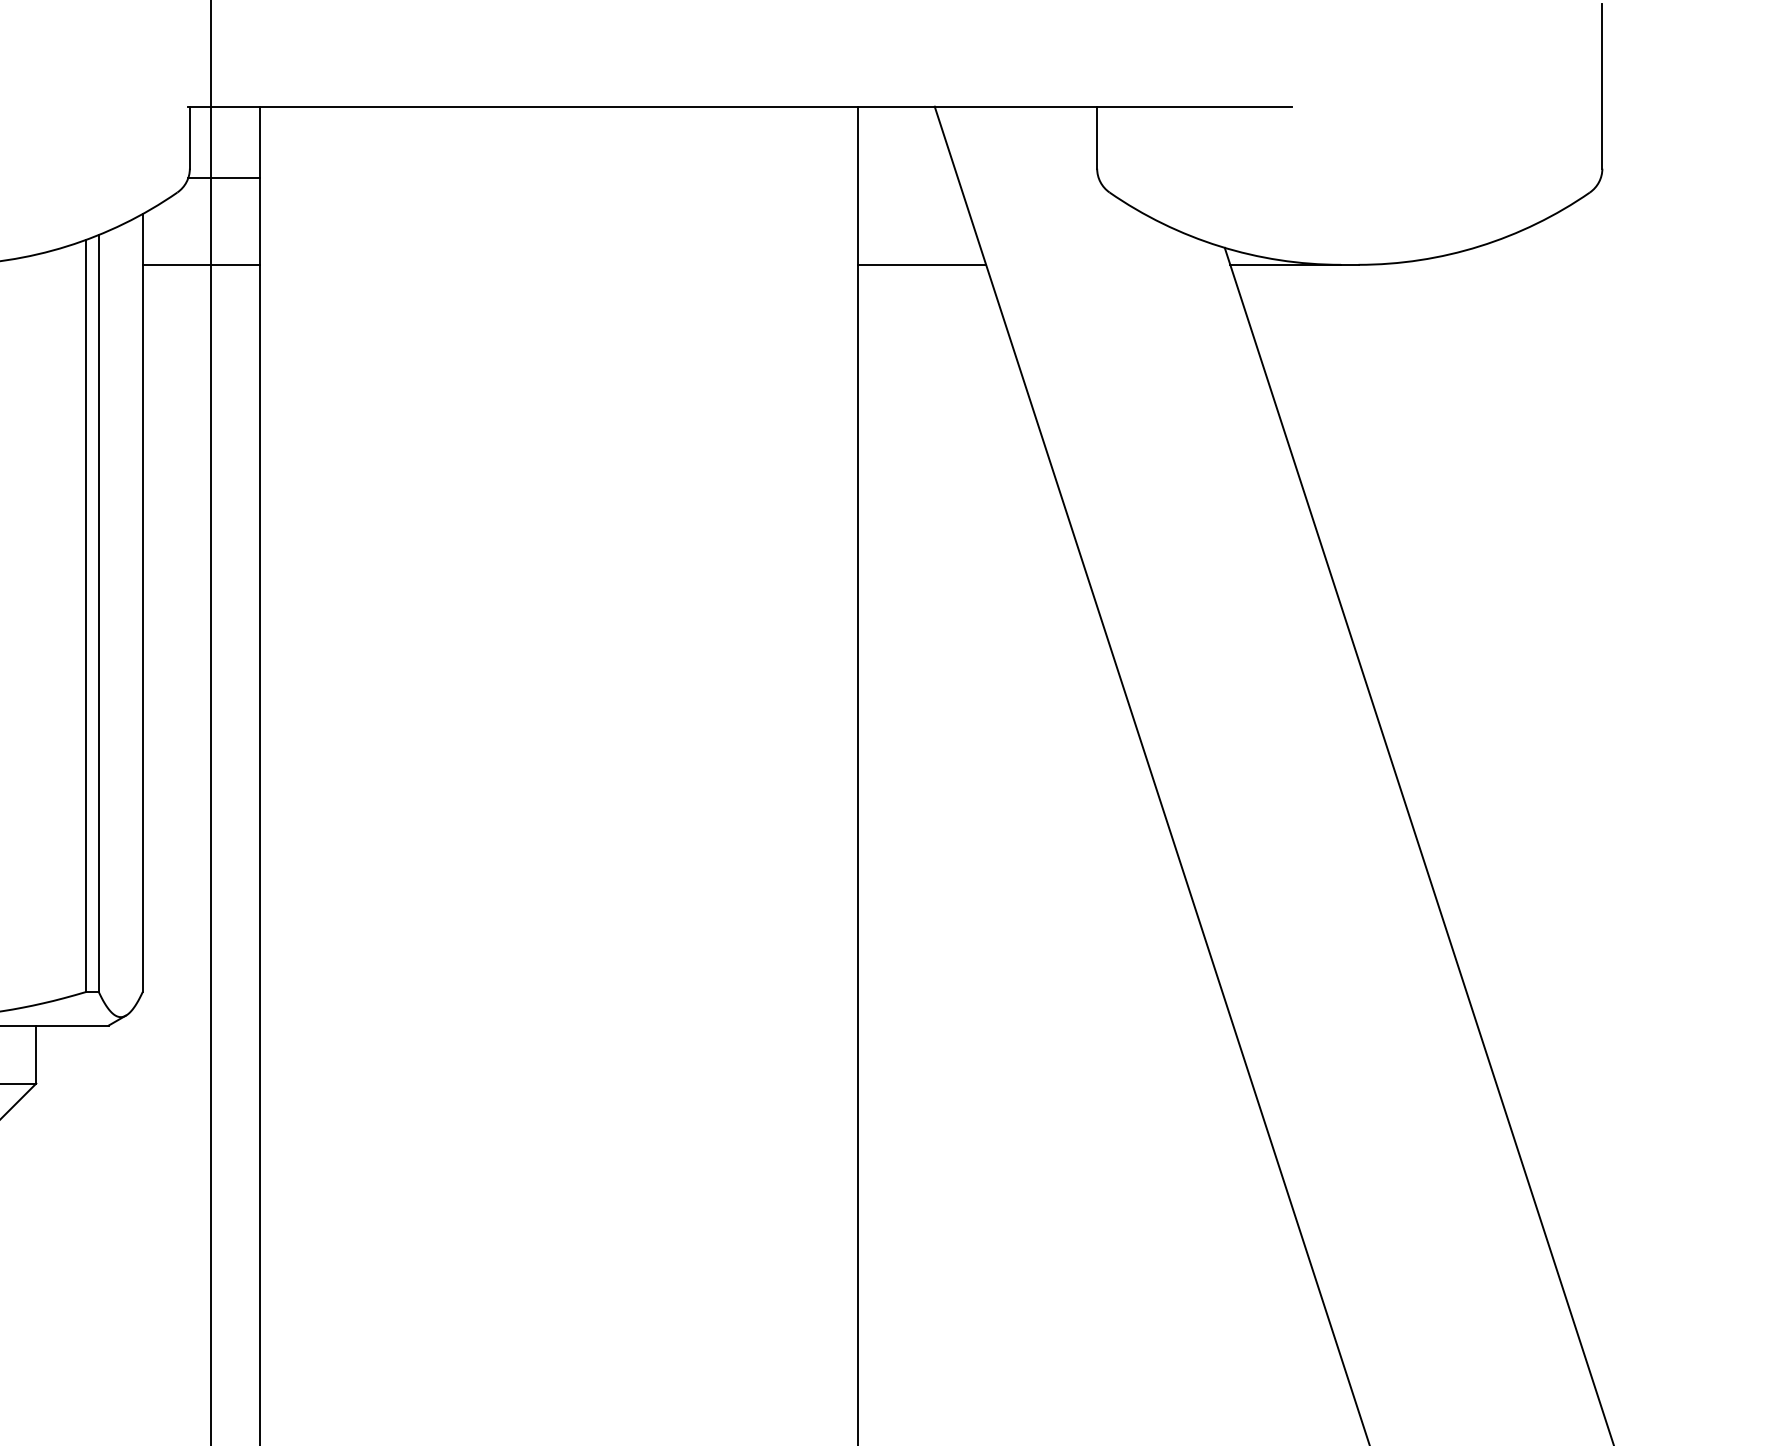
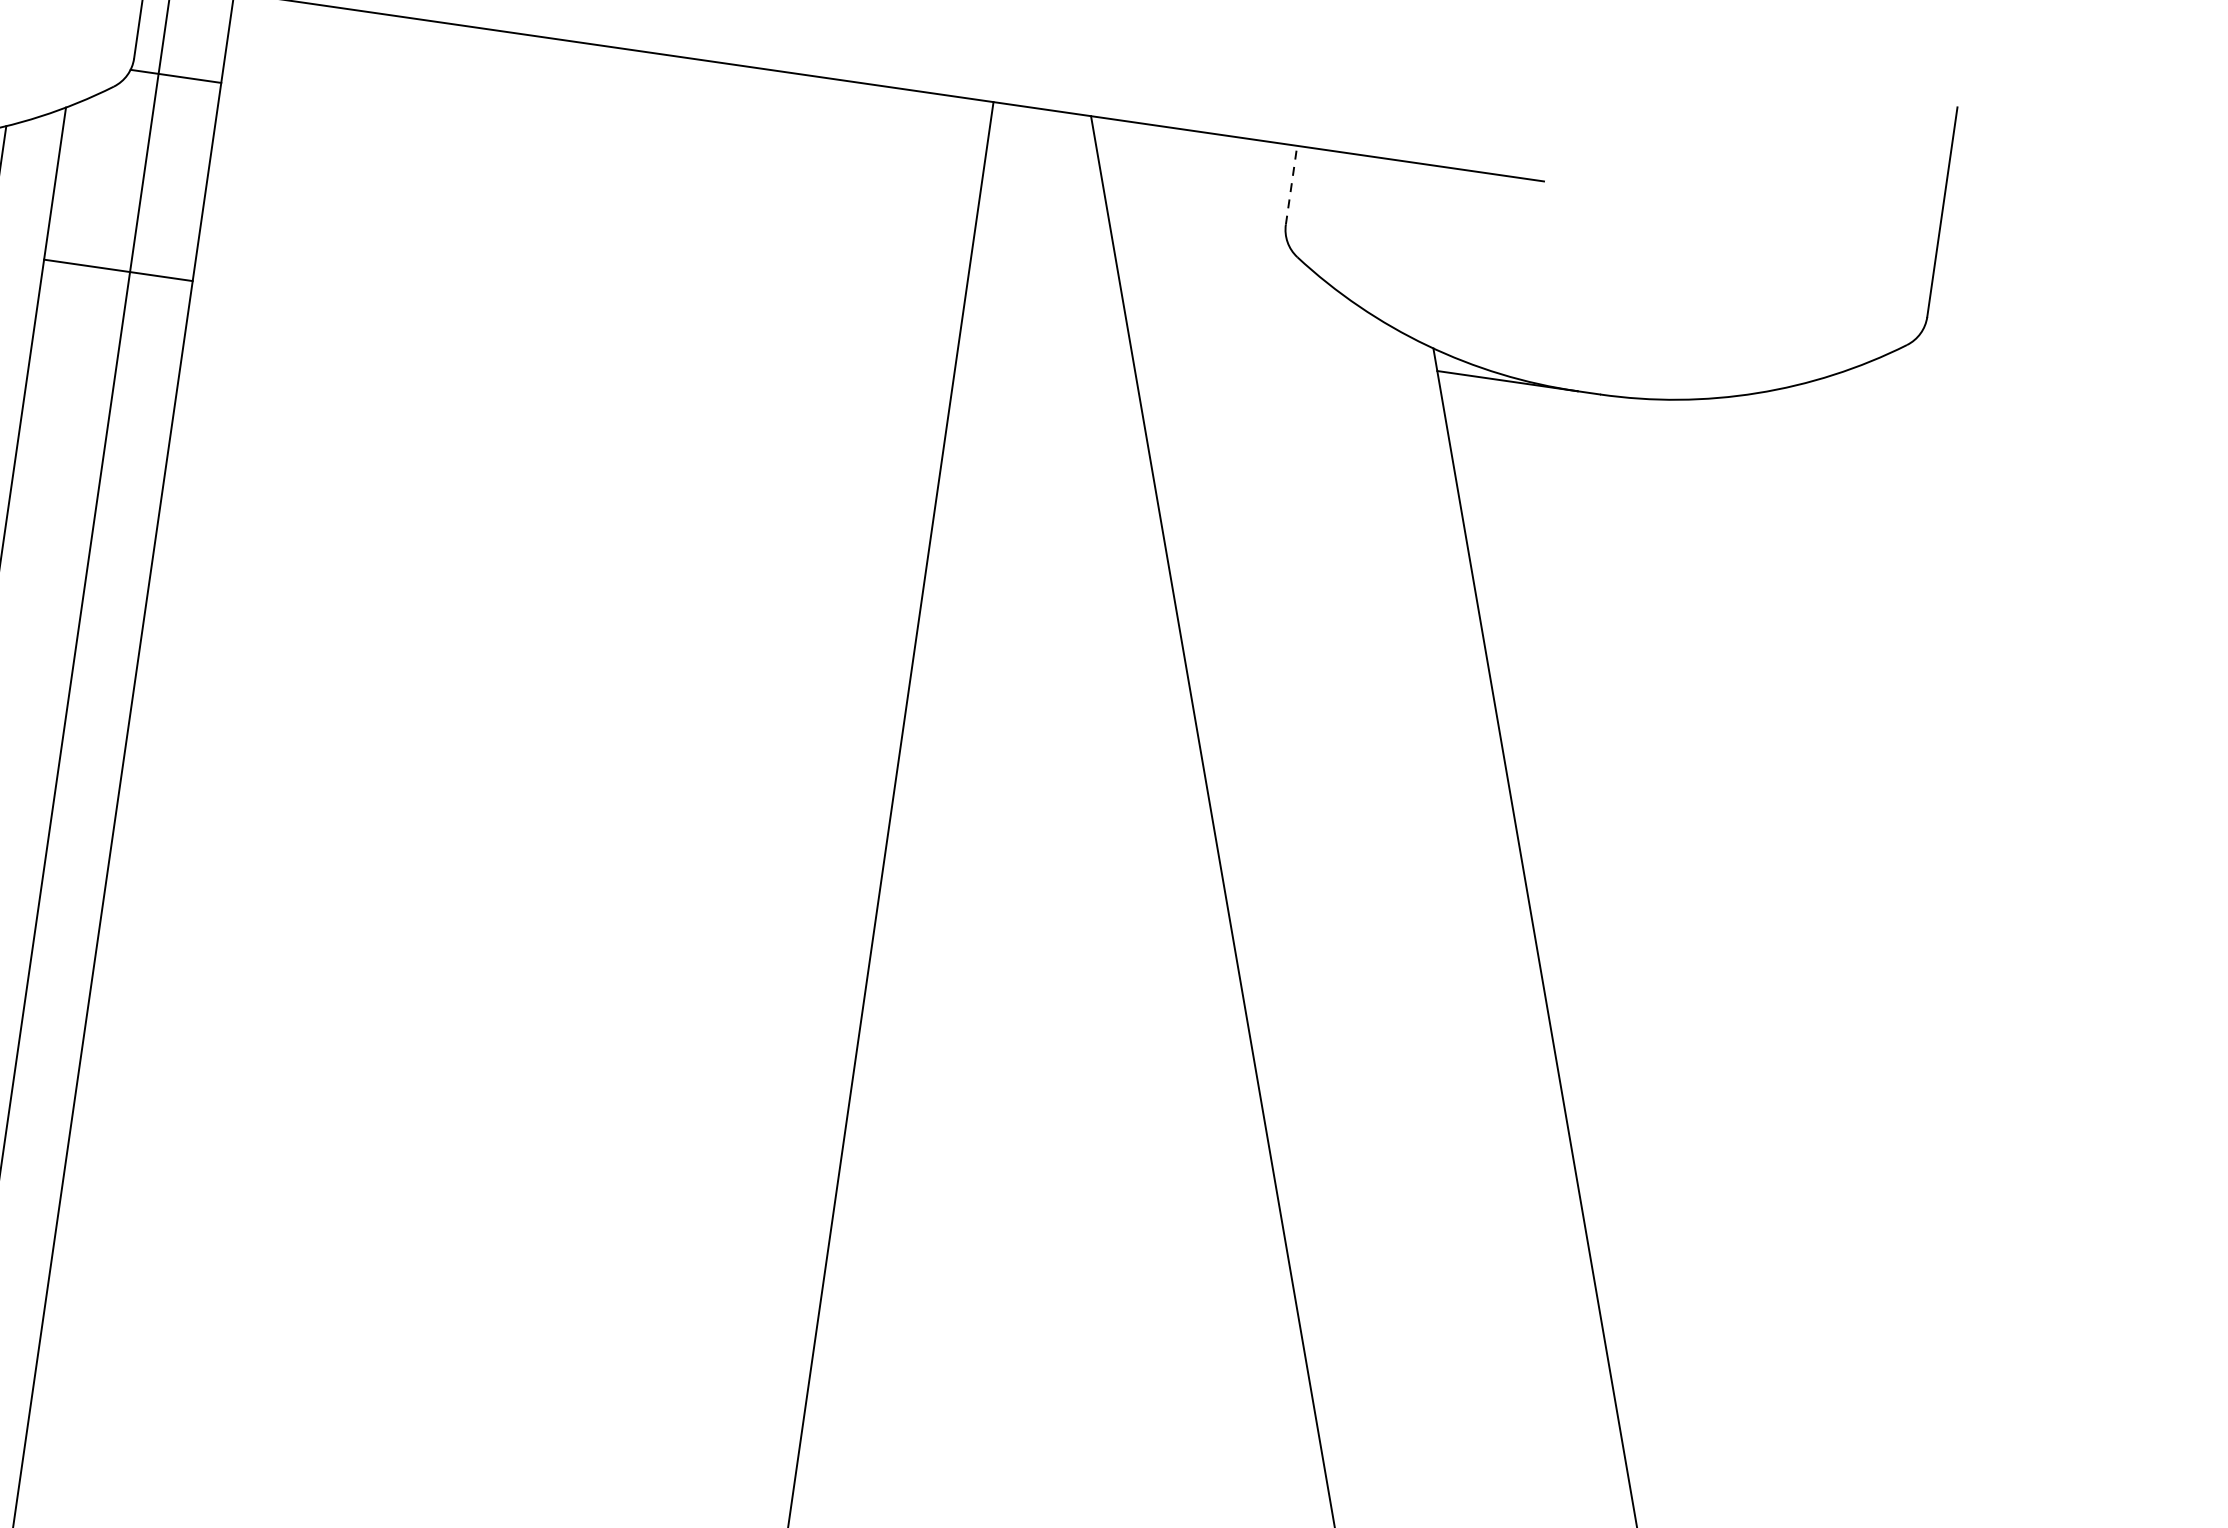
line: (1097, 137) -> (1292, 185), solid -> dashed
line: (200, 264) -> (117, 269), moved
line: (921, 264) -> (1045, 314), removed

